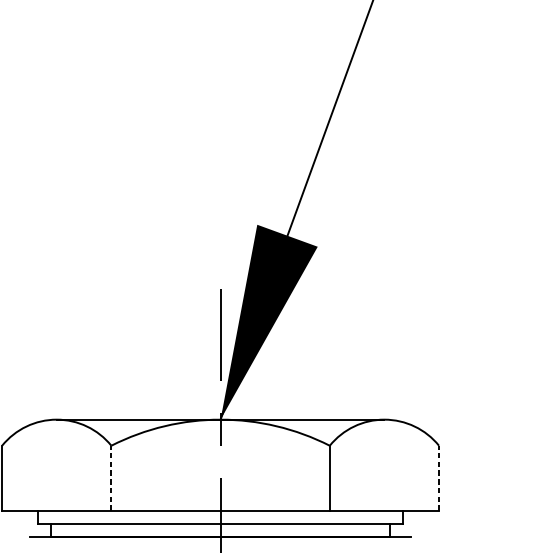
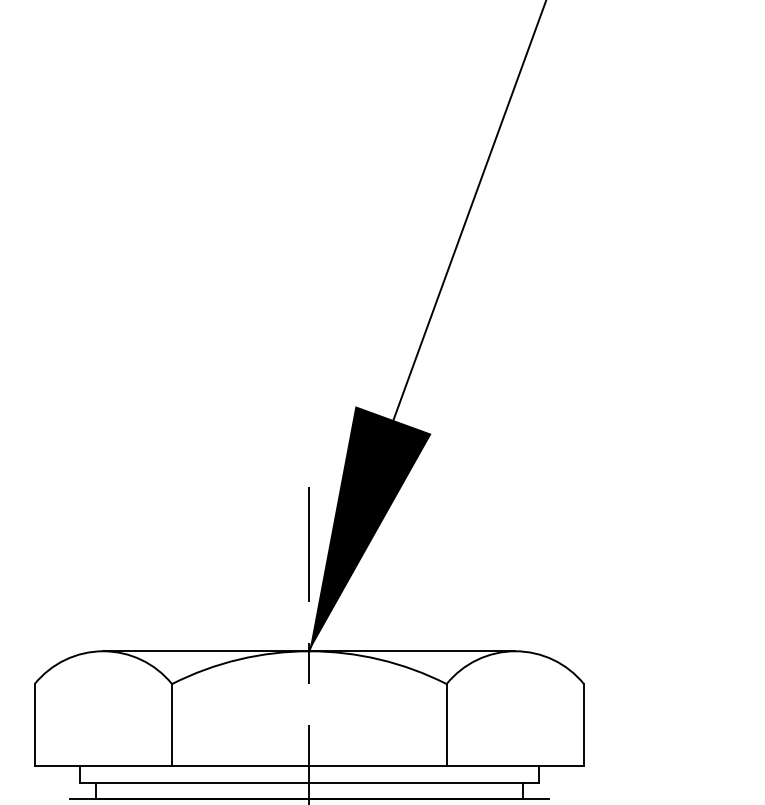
line: (111, 477) -> (172, 724), dashed -> solid
line: (438, 477) -> (583, 724), dashed -> solid

